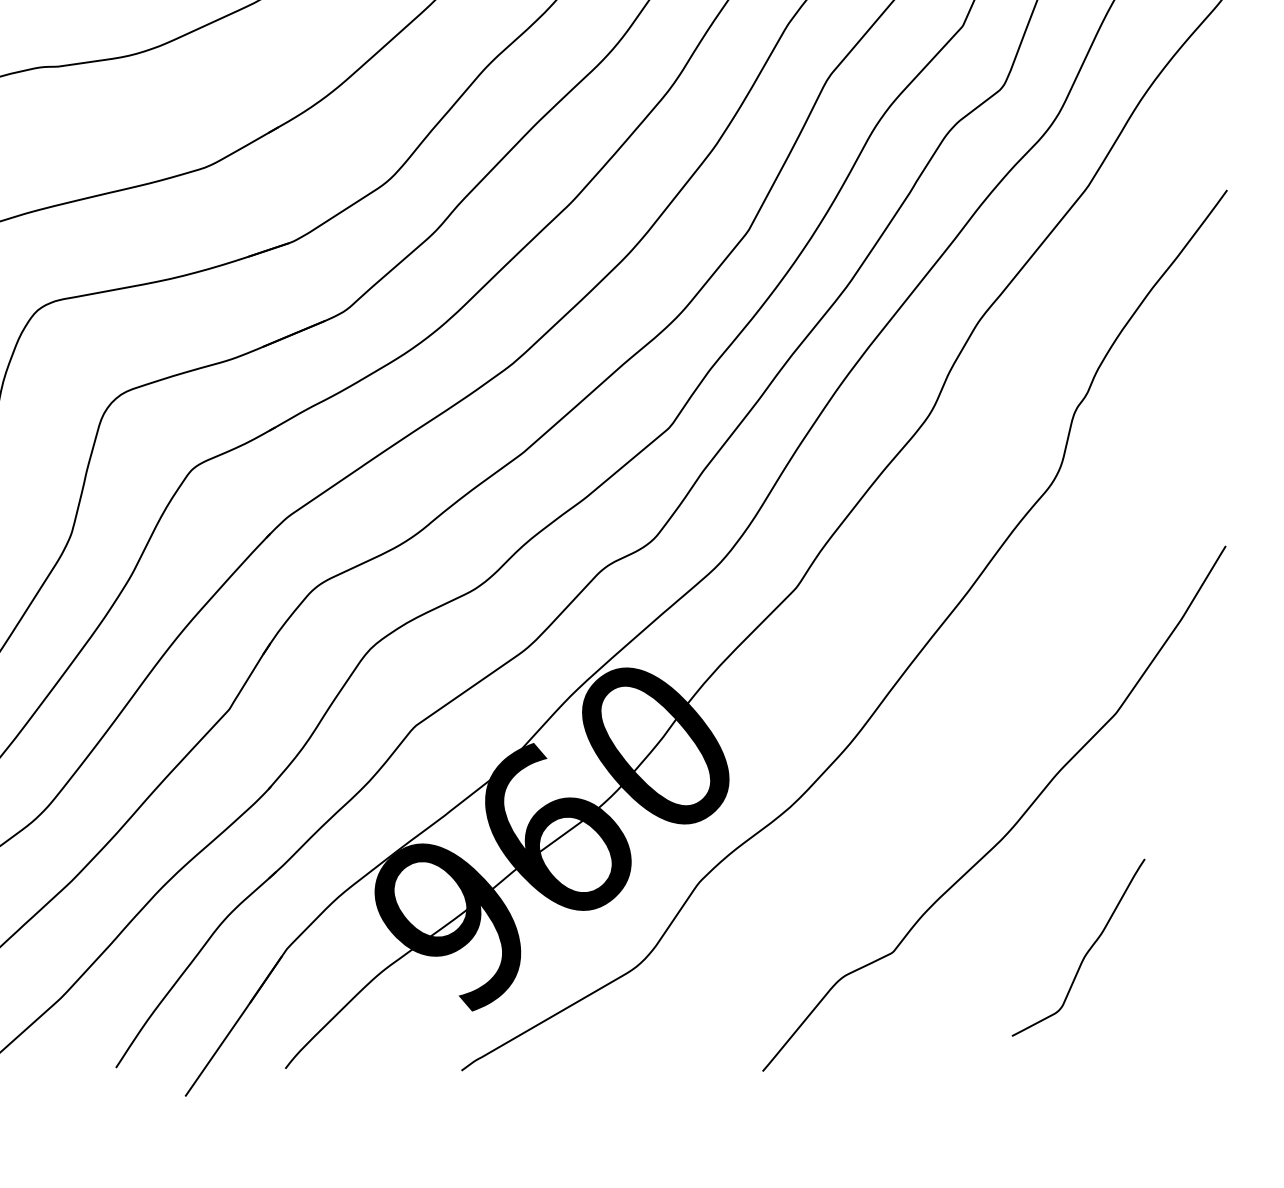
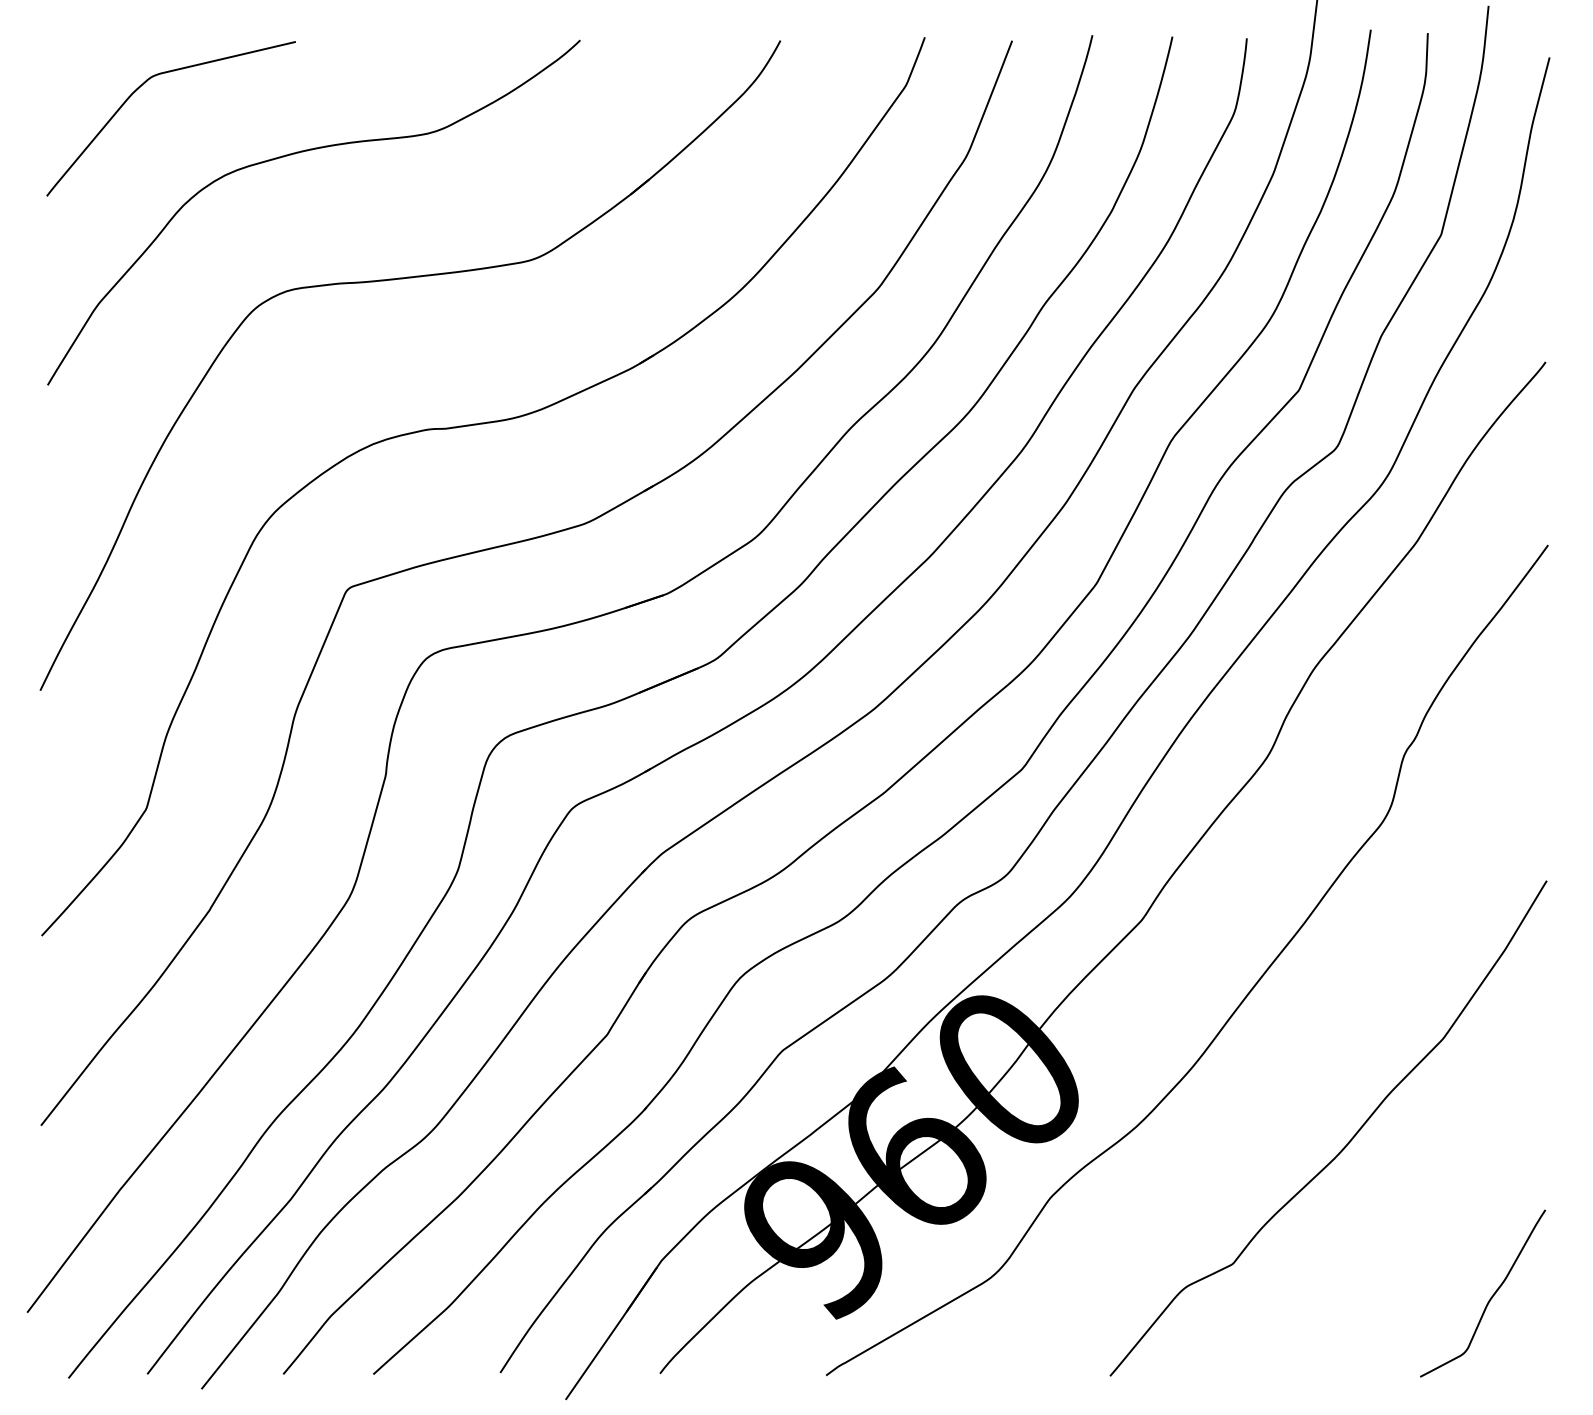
curve: (1086, 951) -> (1490, 1297), moved

